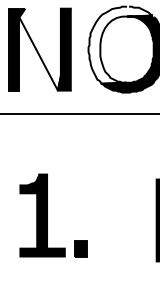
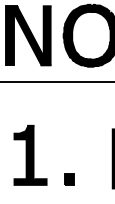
fill: (120, 44) -> (86, 32), added
fill: (39, 49) -> (28, 35), added
part: (80, 248) -> (69, 179), moved

